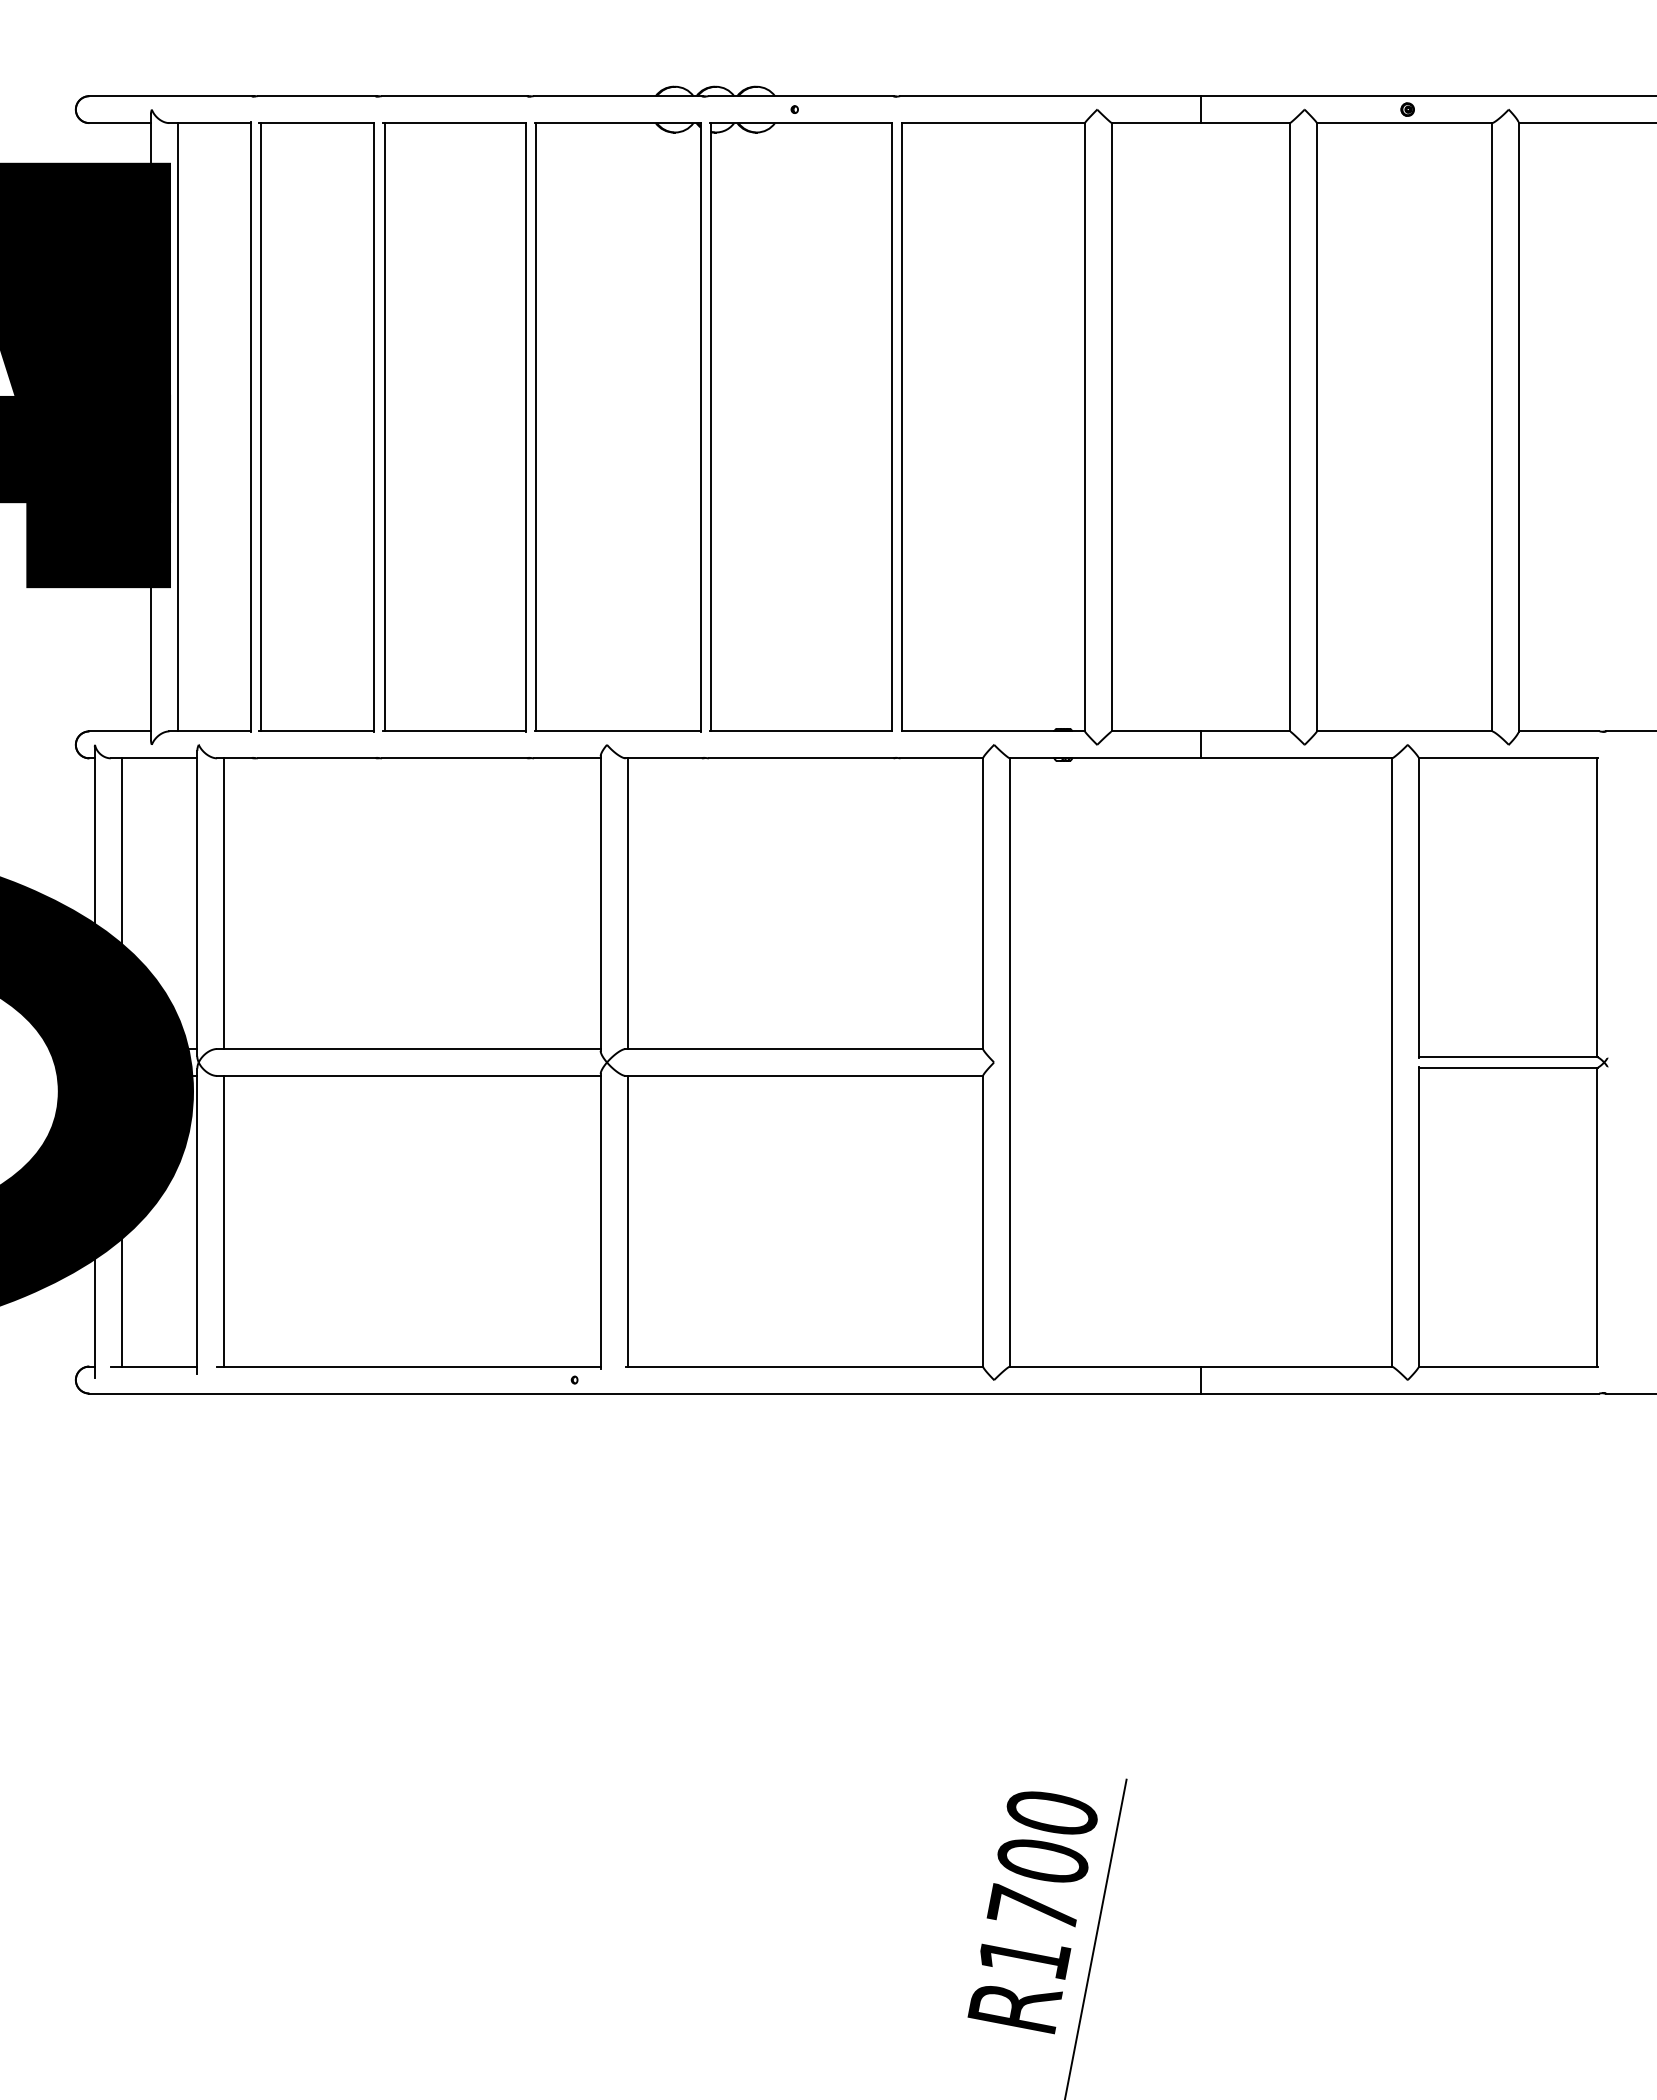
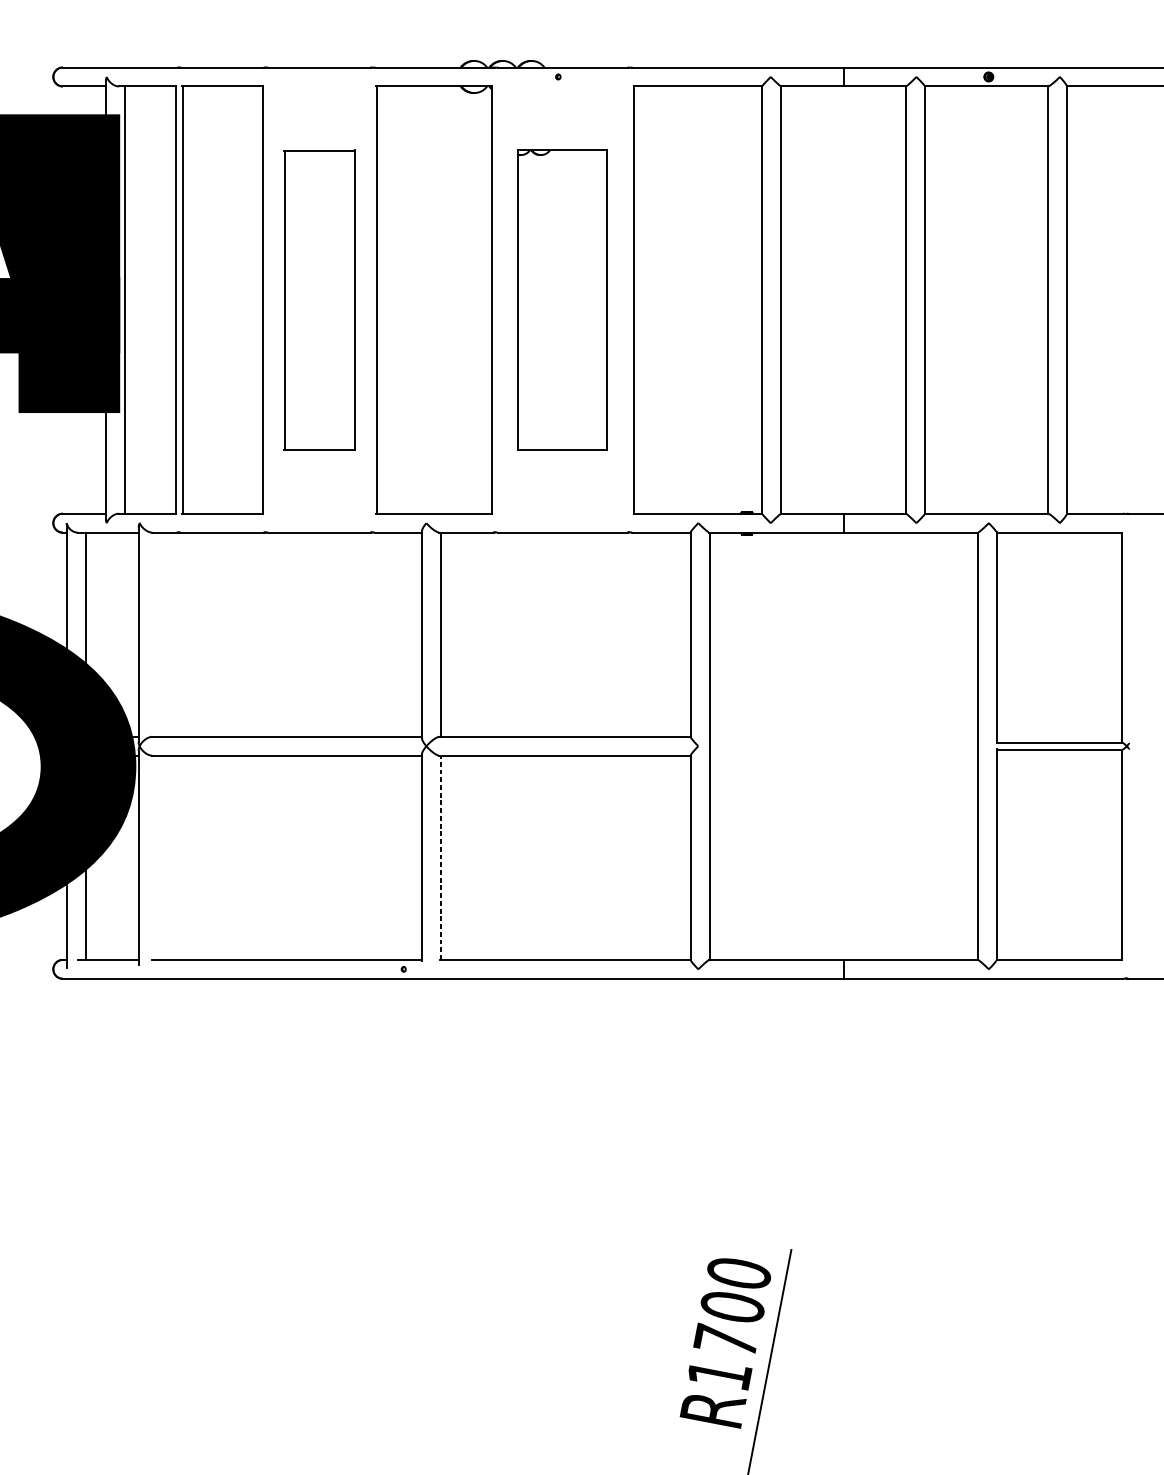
part: (800, 426) -> (562, 299), size x0.7
part: (454, 427) -> (319, 300), size x0.7
line: (224, 903) -> (157, 634), removed
line: (224, 1220) -> (157, 857), removed
line: (627, 1220) -> (440, 857), solid -> dashed

